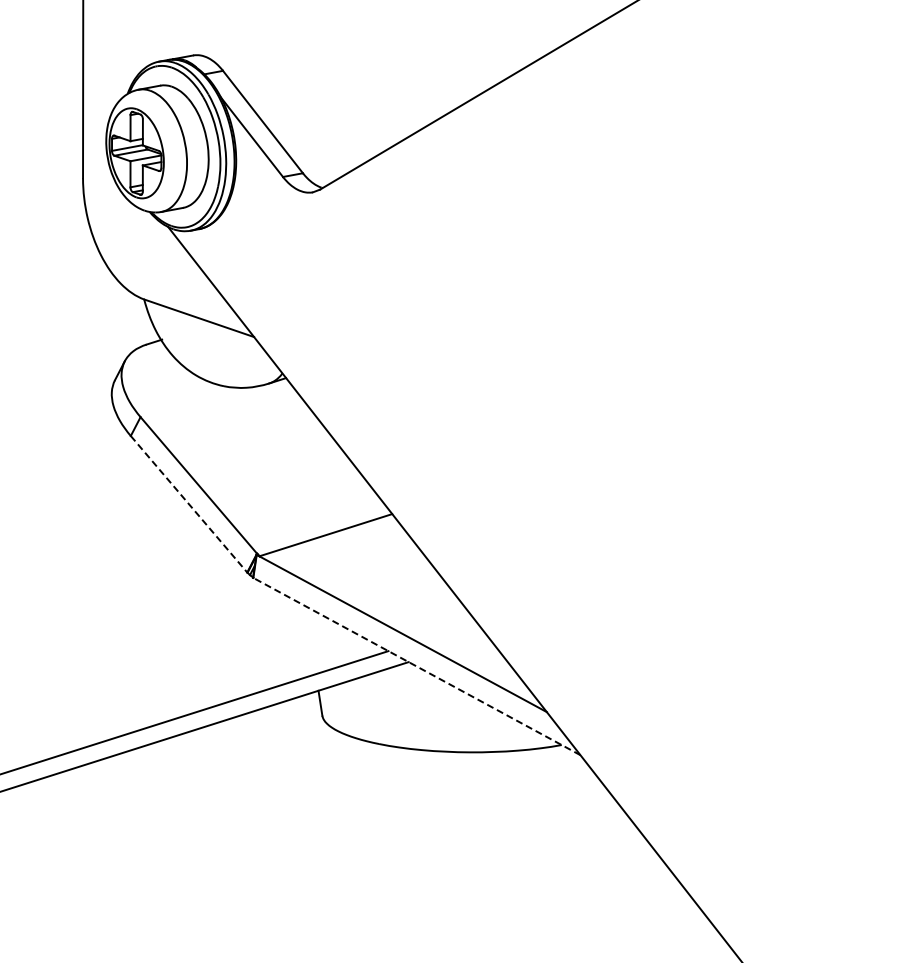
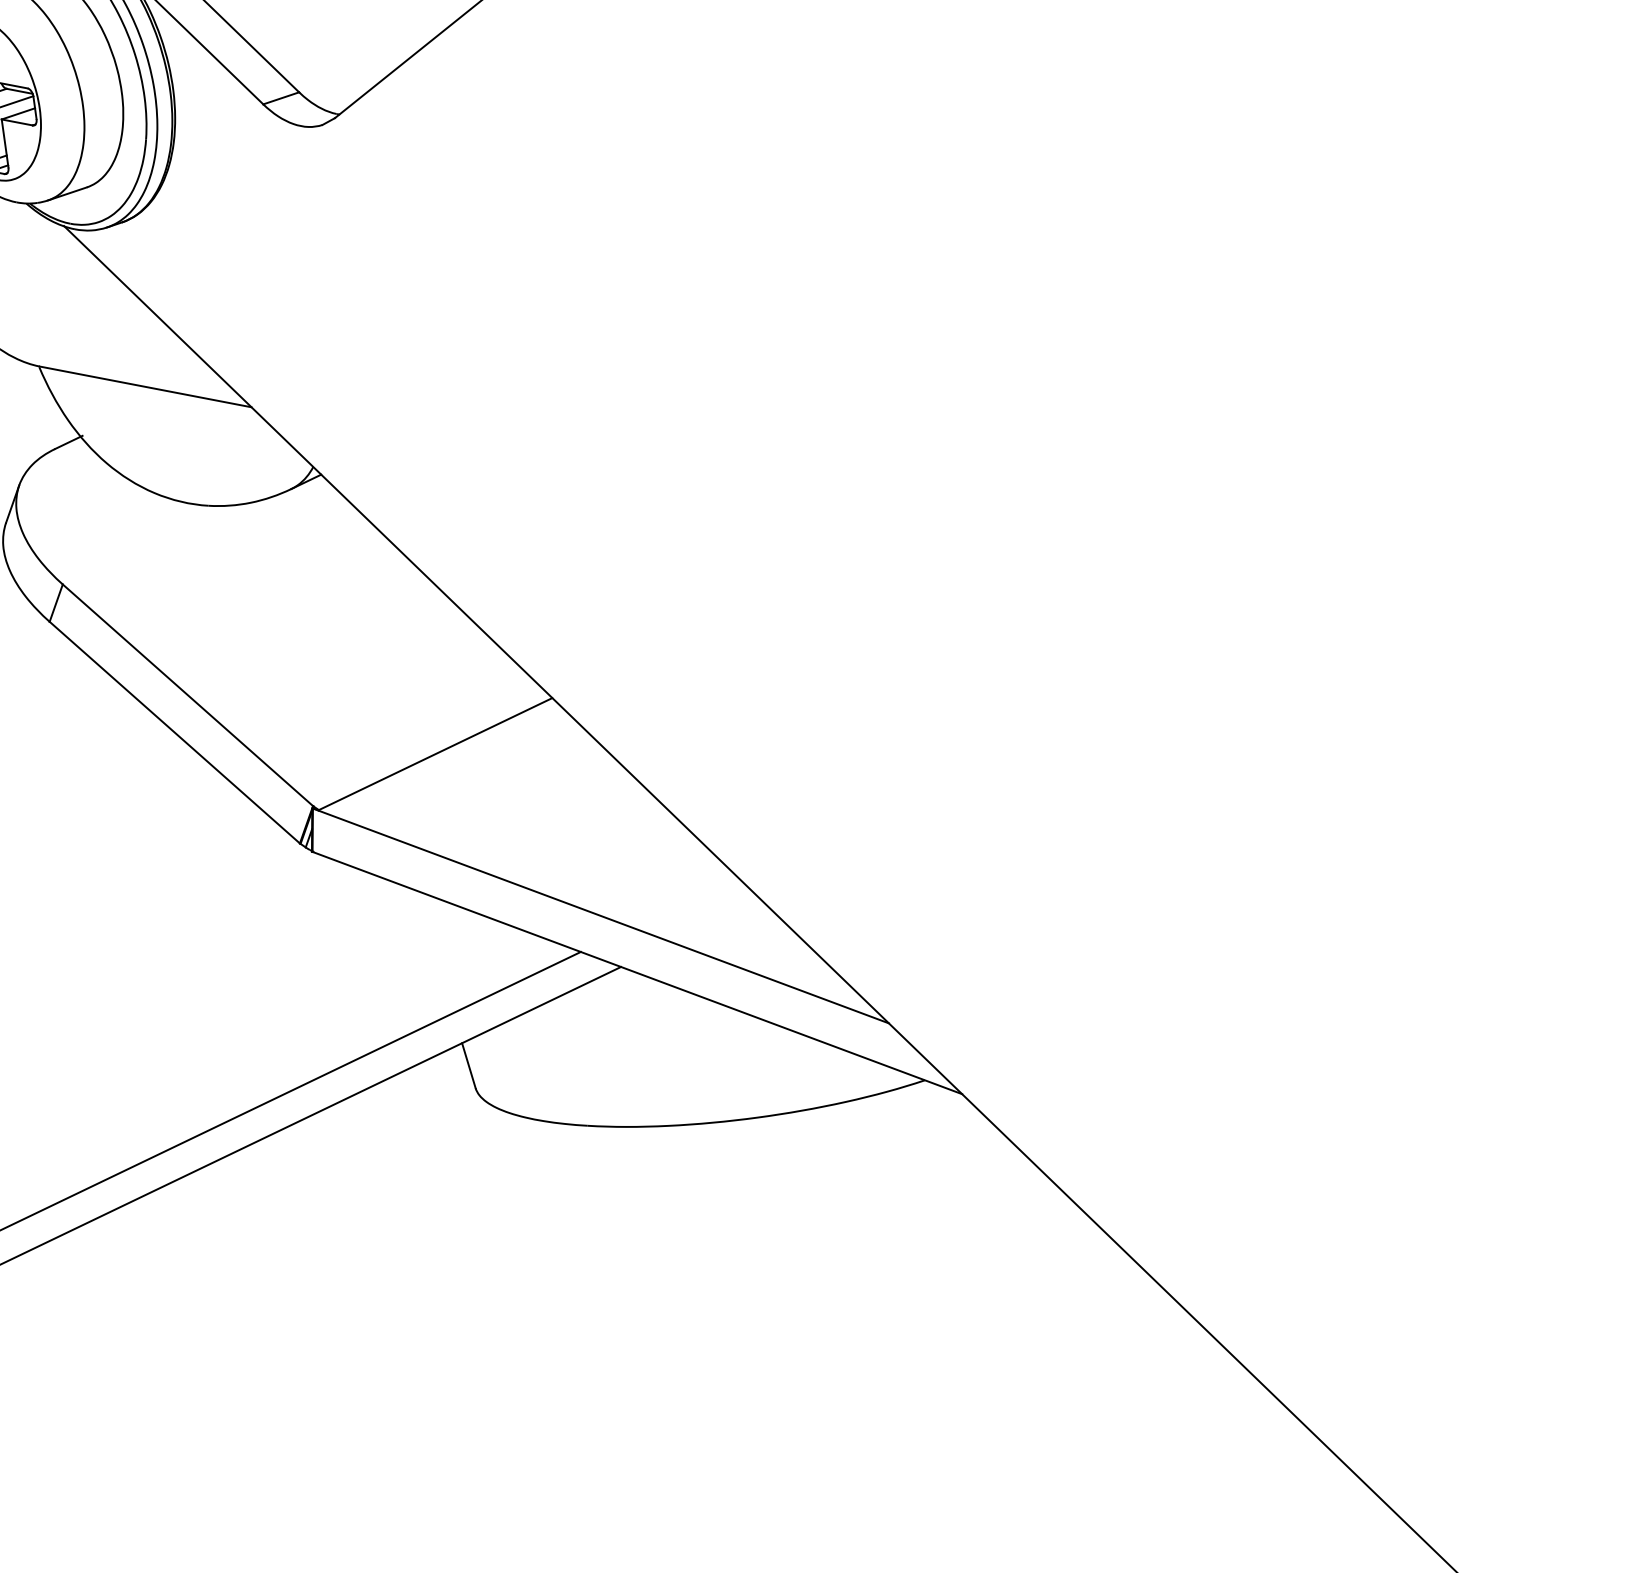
line: (189, 504) -> (175, 732), dashed -> solid
line: (416, 666) -> (636, 973), dashed -> solid

